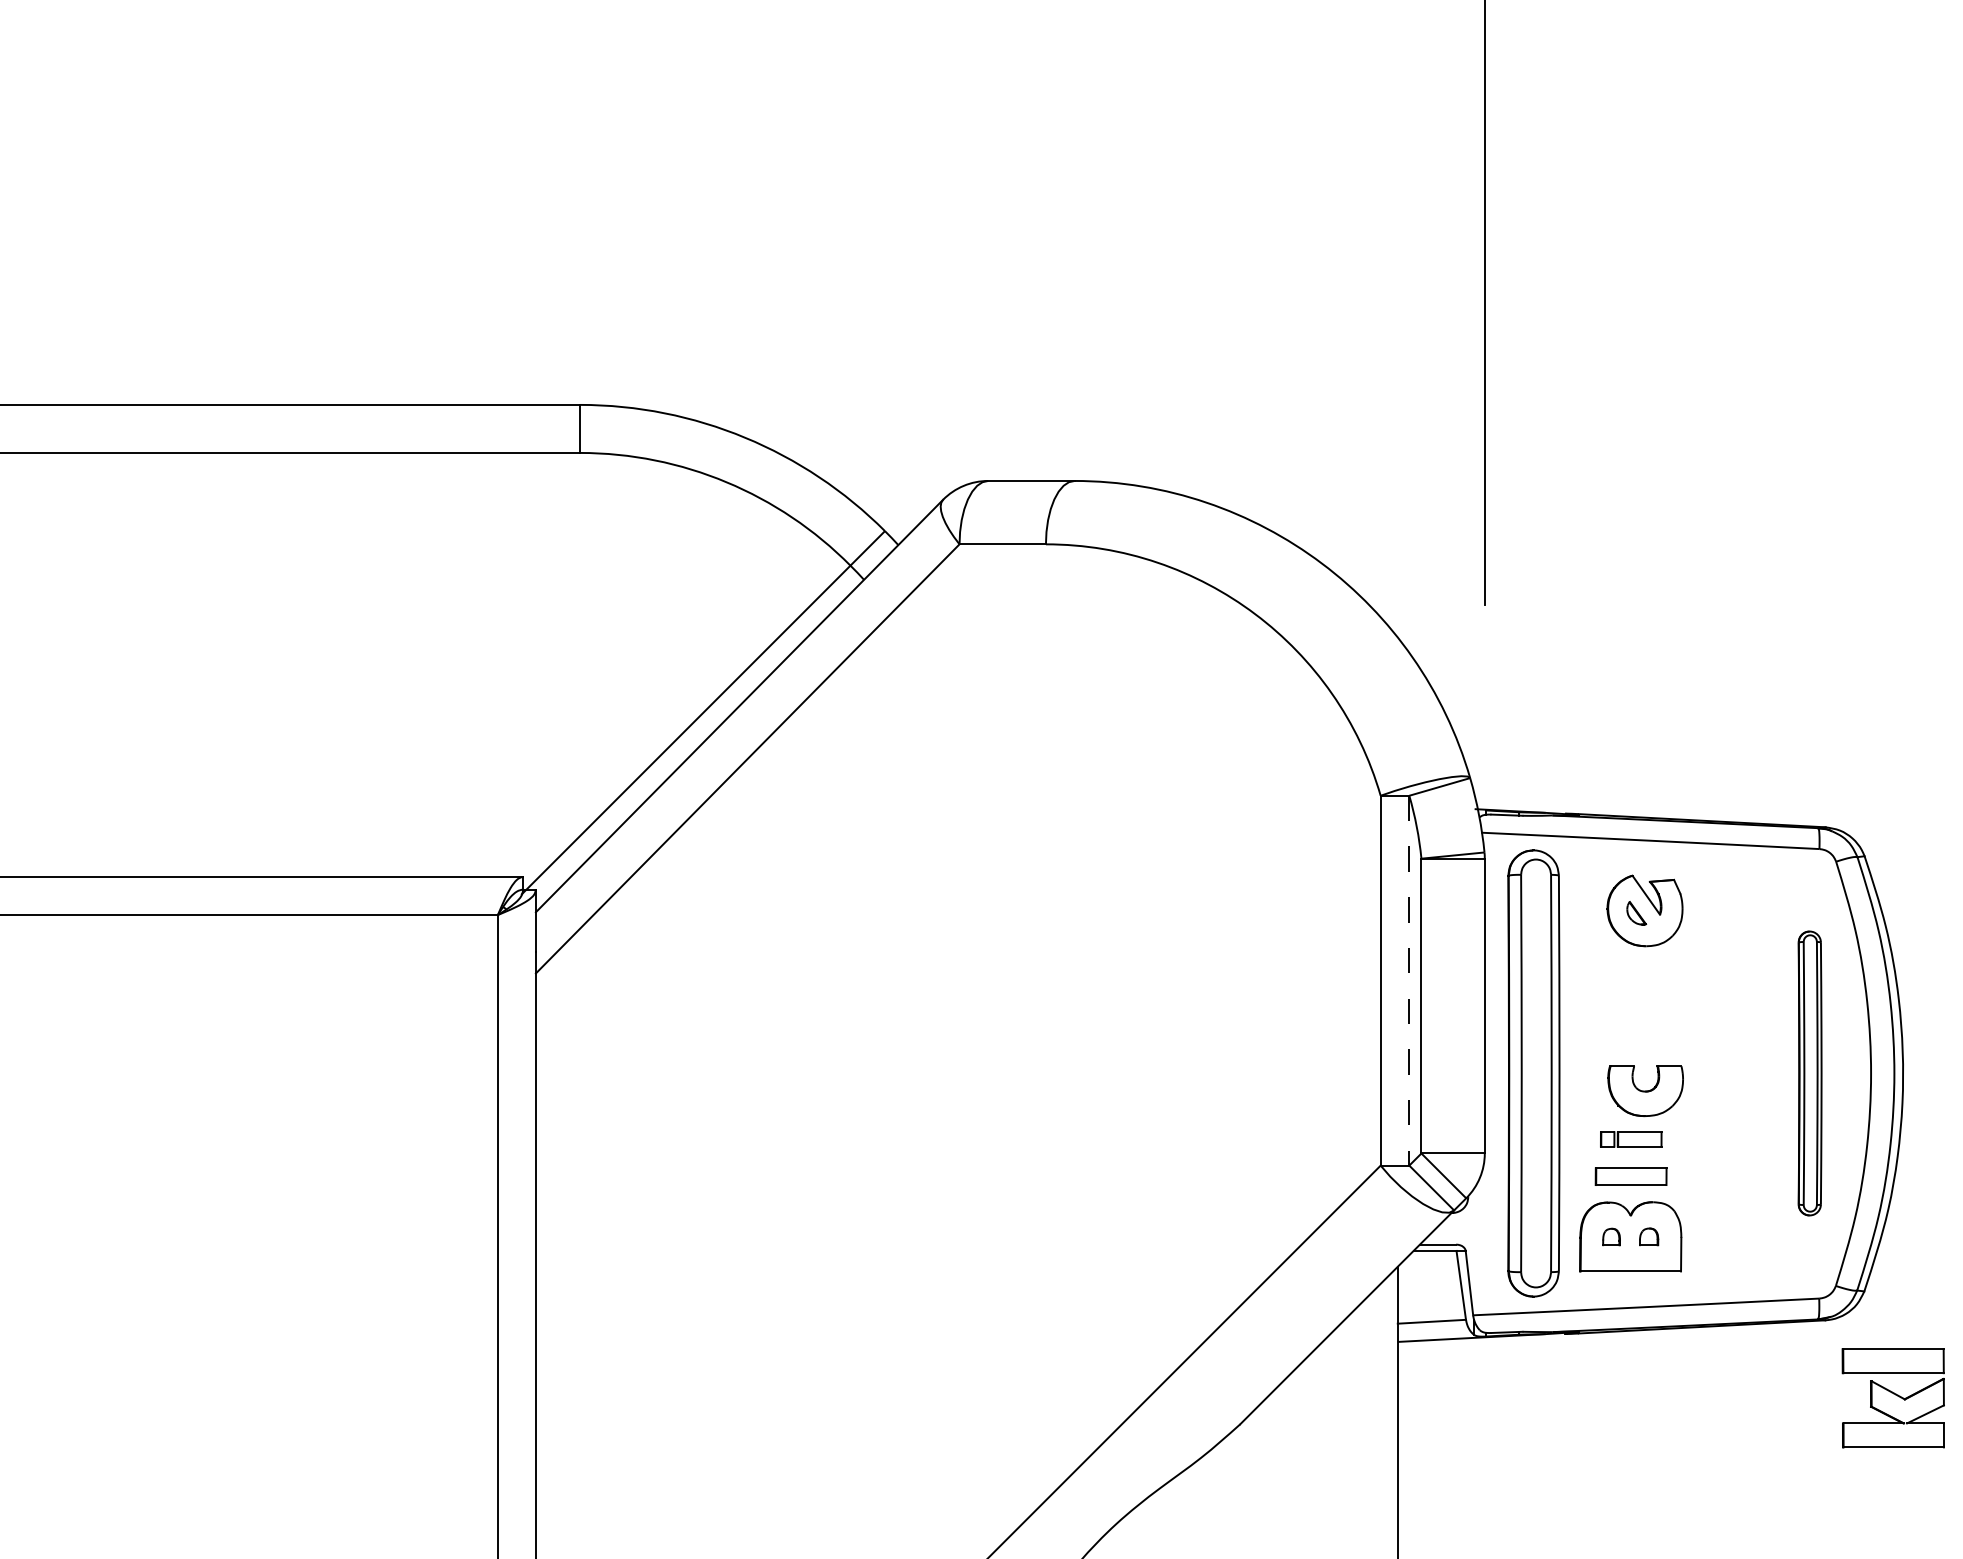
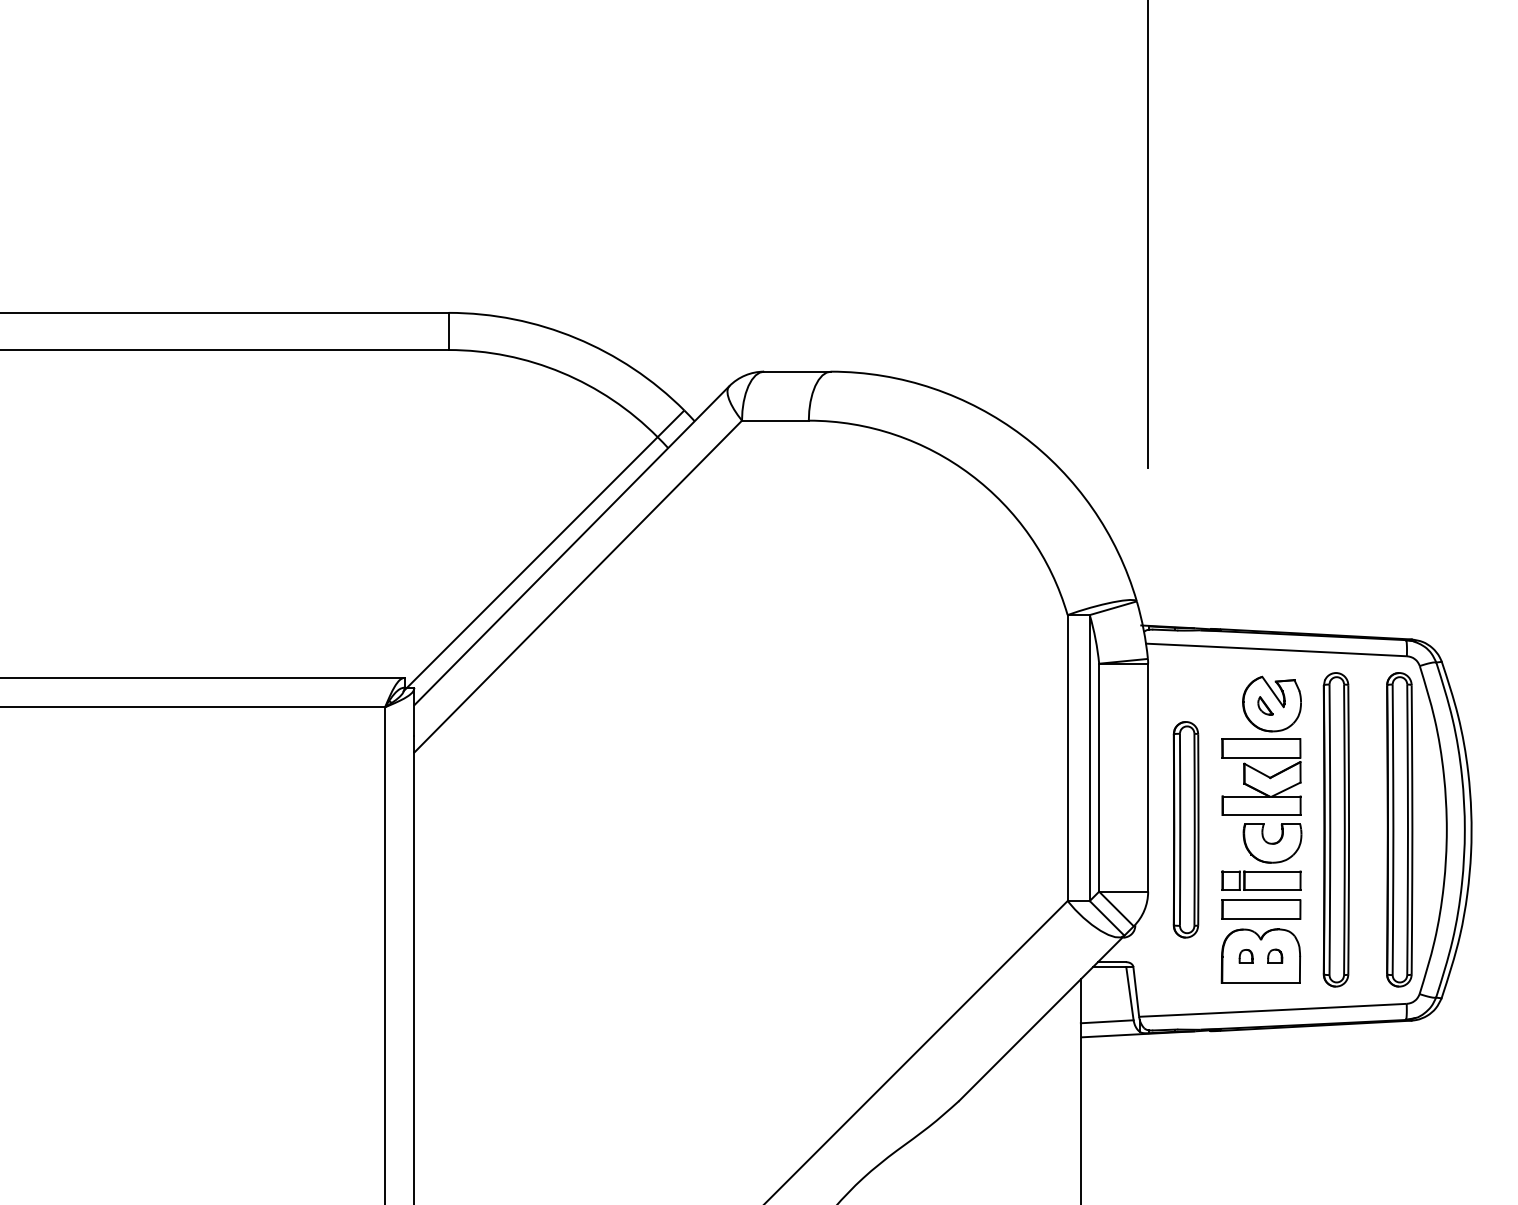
line: (1409, 980) -> (1089, 757), dashed -> solid
part: (1533, 1073) -> (1185, 829), size x0.62
part: (1728, 1073) -> (1336, 829), added
part: (1809, 1073) -> (1399, 829), size x1.43
part: (1630, 1139) -> (1260, 880), size x1.67
part: (1630, 1176) -> (1260, 909), size x1.43
part: (1892, 1398) -> (1260, 777), moved

